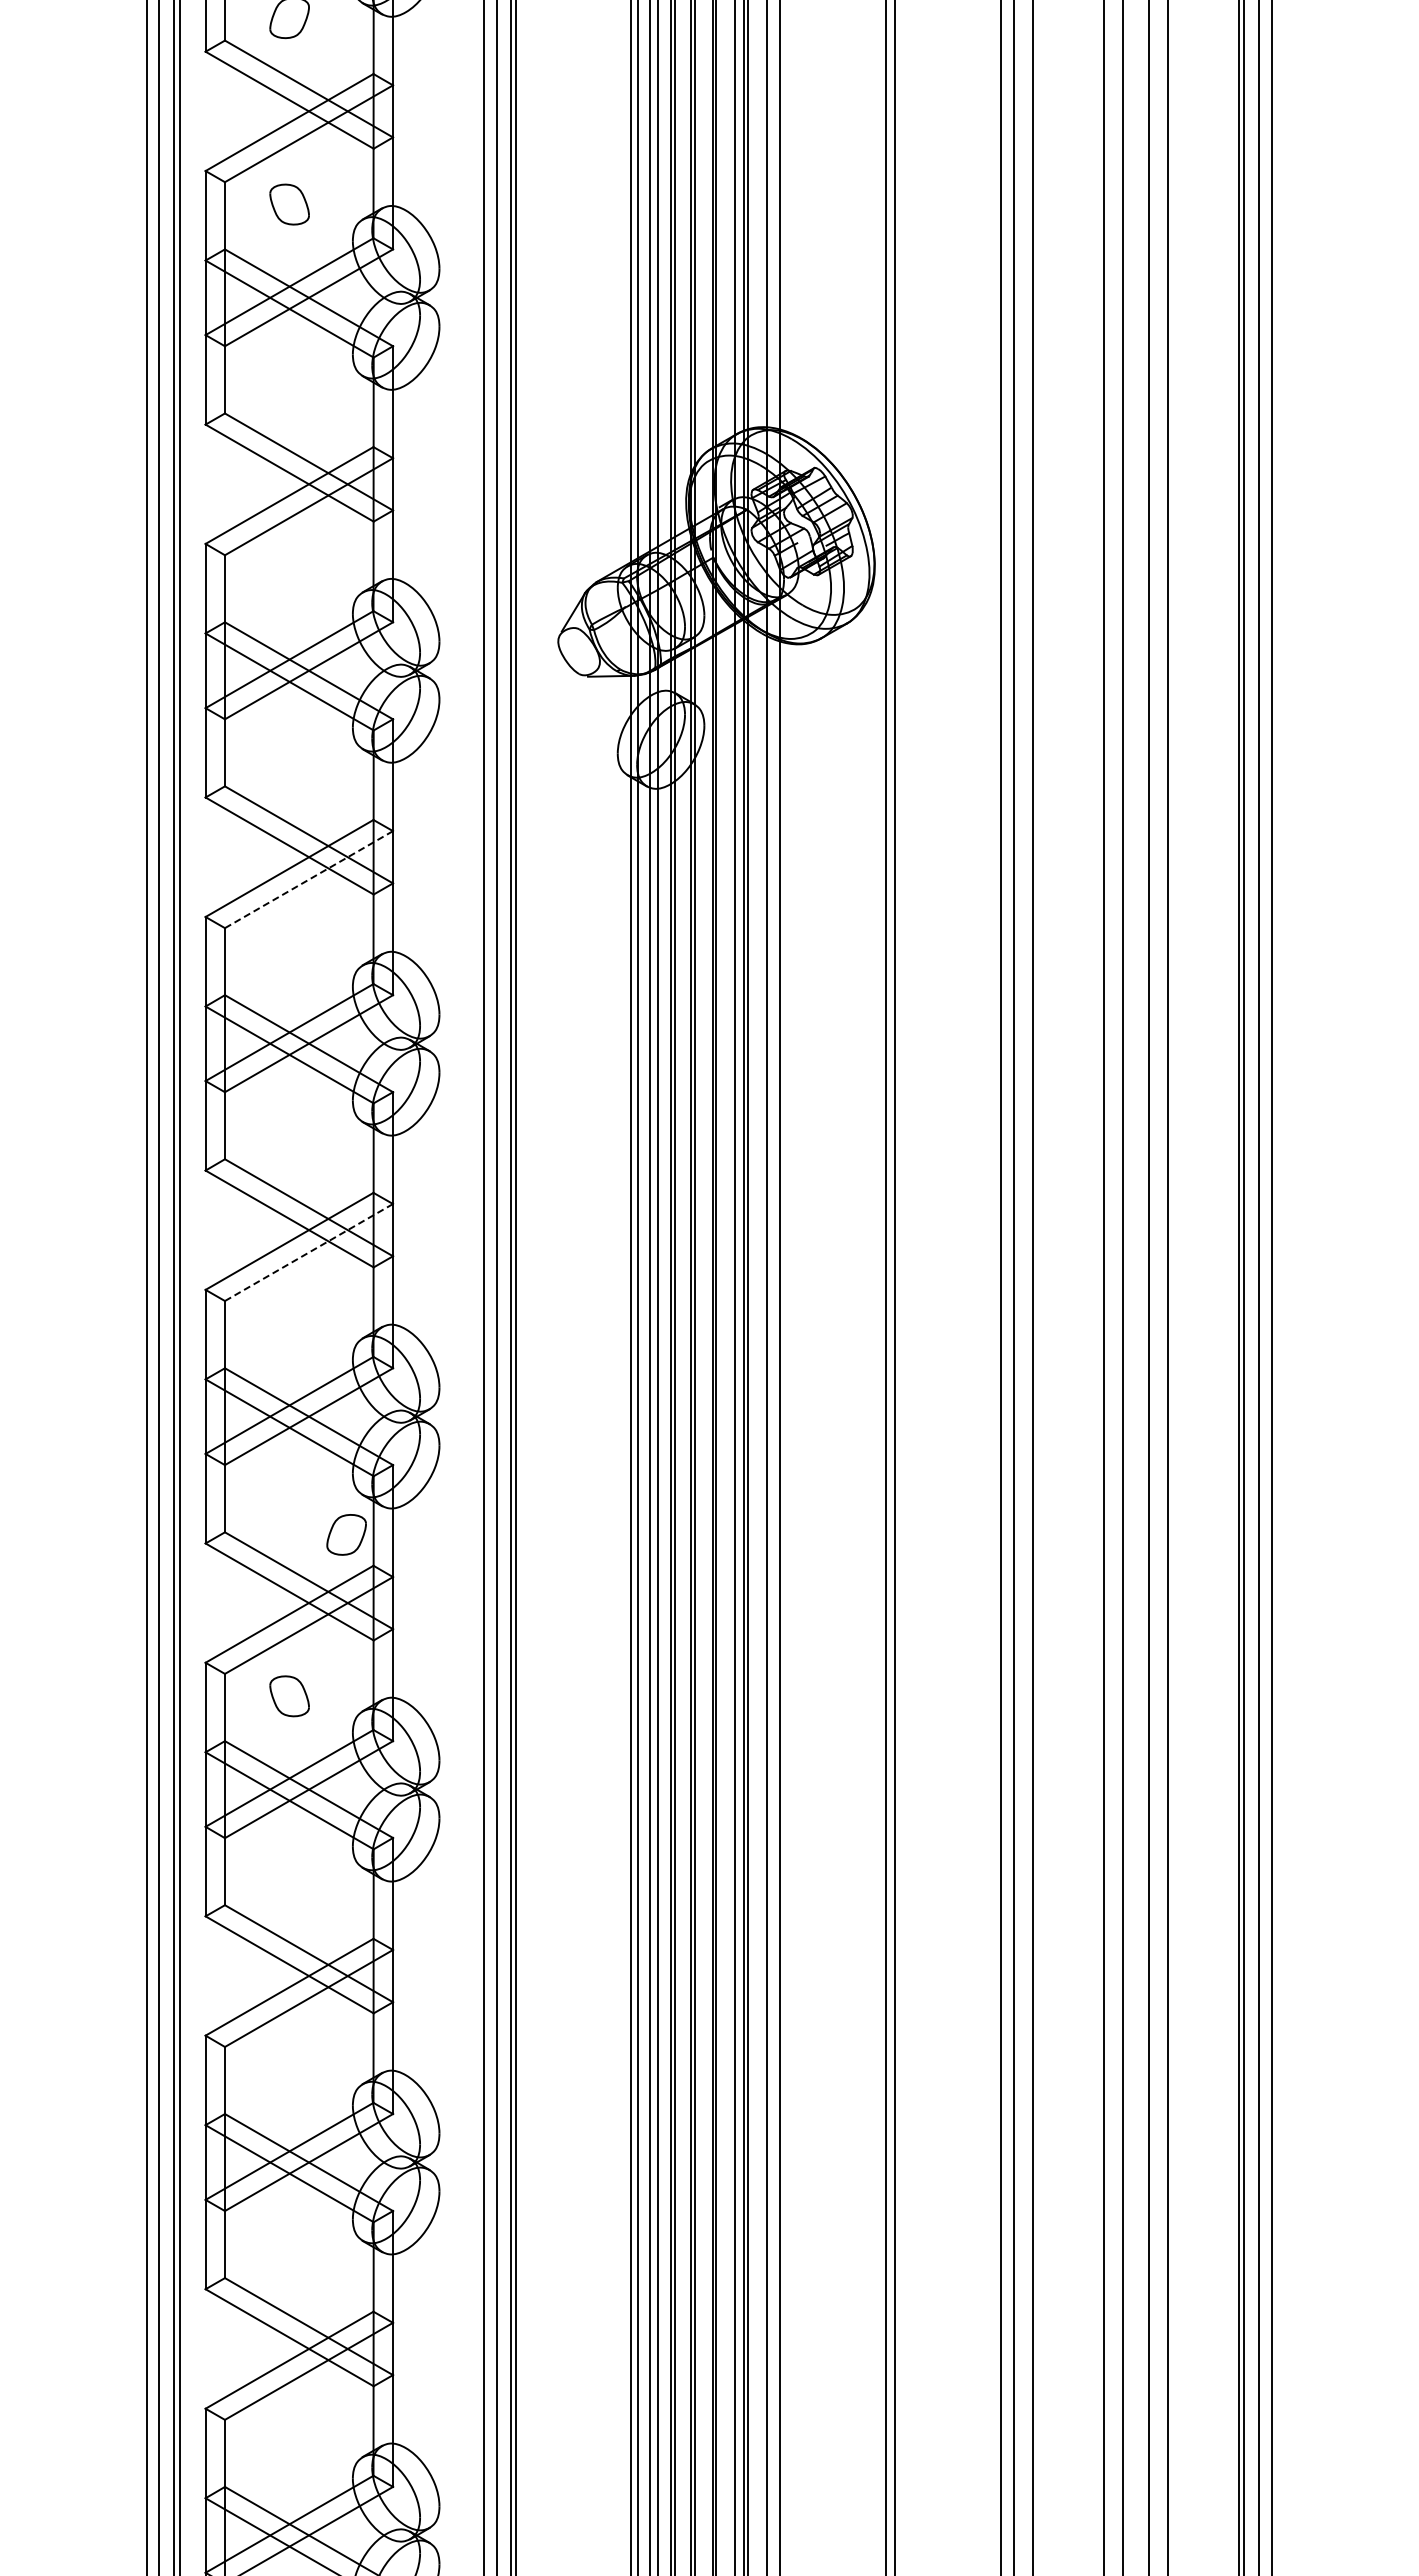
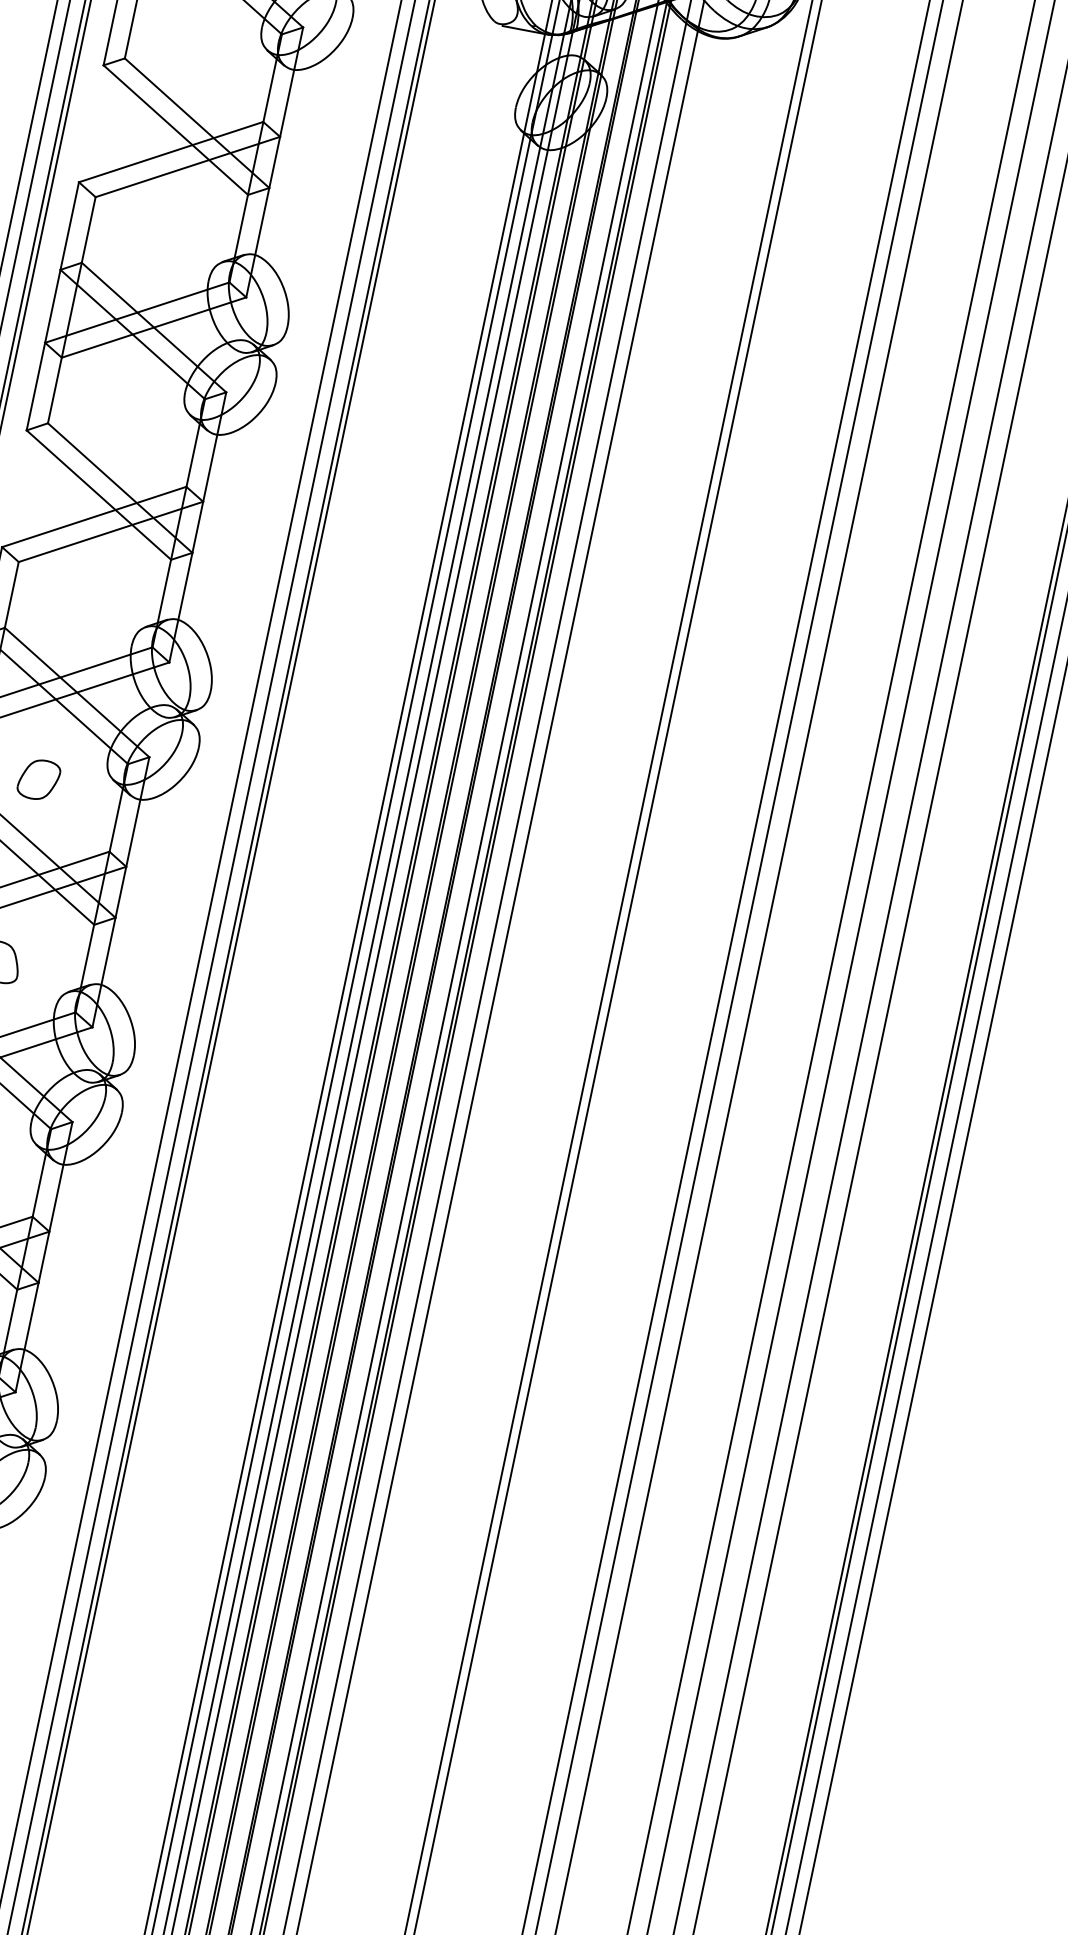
line: (308, 879) -> (187, 166), dashed -> solid
line: (308, 1252) -> (110, 531), dashed -> solid
part: (346, 1534) -> (38, 779), moved

